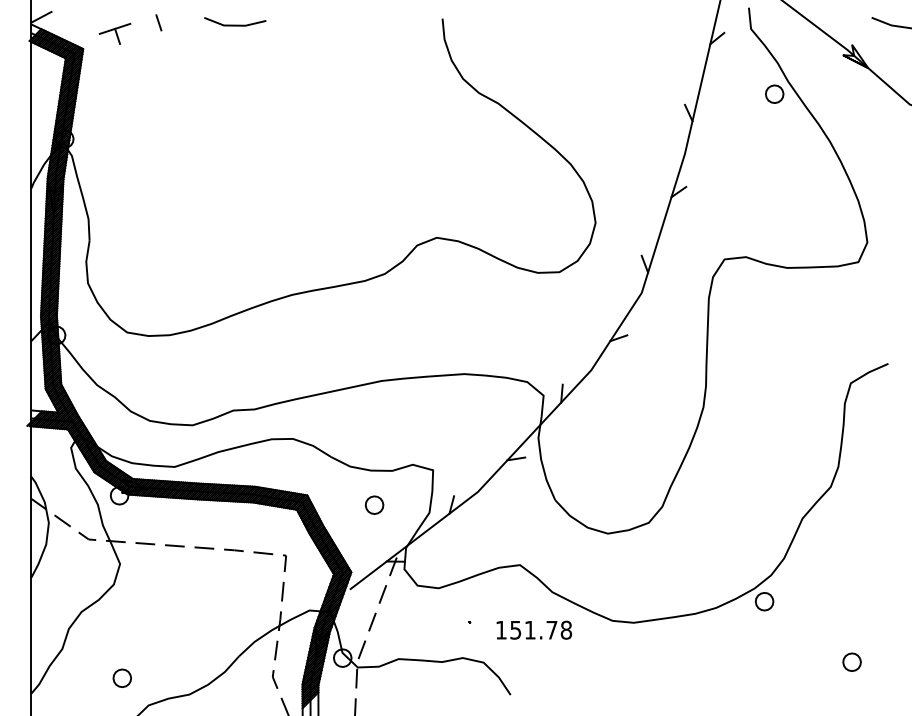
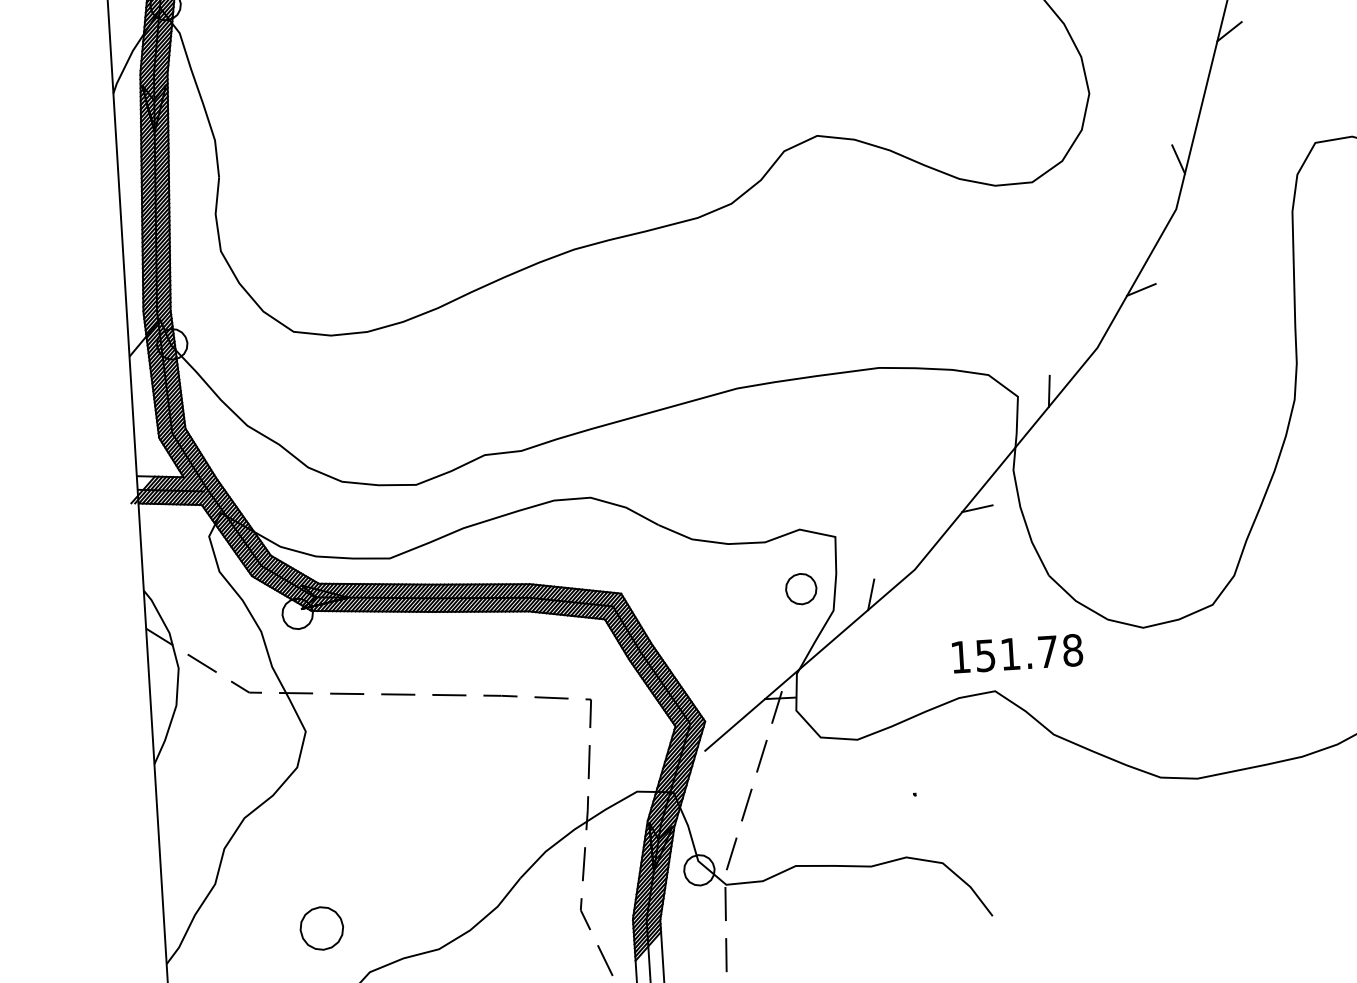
part: (374, 504) -> (801, 587), moved
text: (534, 629) -> (1017, 652), moved
part: (121, 677) -> (320, 926), size x1.4

